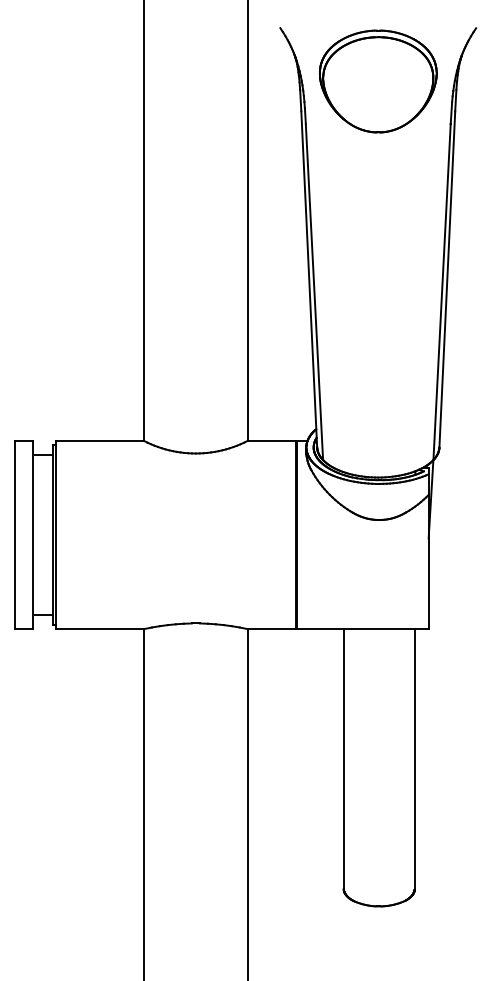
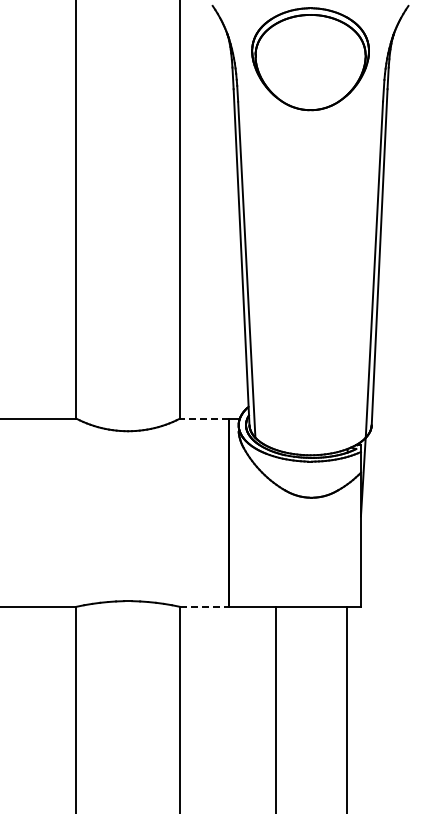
line: (271, 440) -> (203, 418), solid -> dashed
line: (272, 629) -> (204, 607), solid -> dashed

